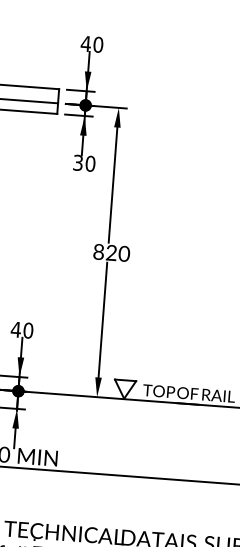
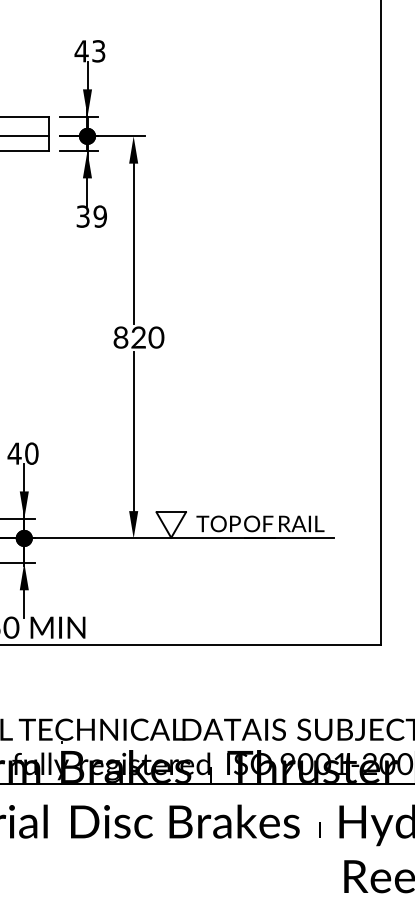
text: (98, 44) -> (98, 51), 40 -> 43
text: (90, 163) -> (100, 216), 30 -> 39

